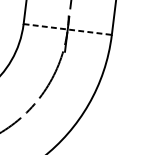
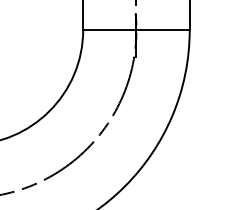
line: (67, 29) -> (136, 29), dashed -> solid

